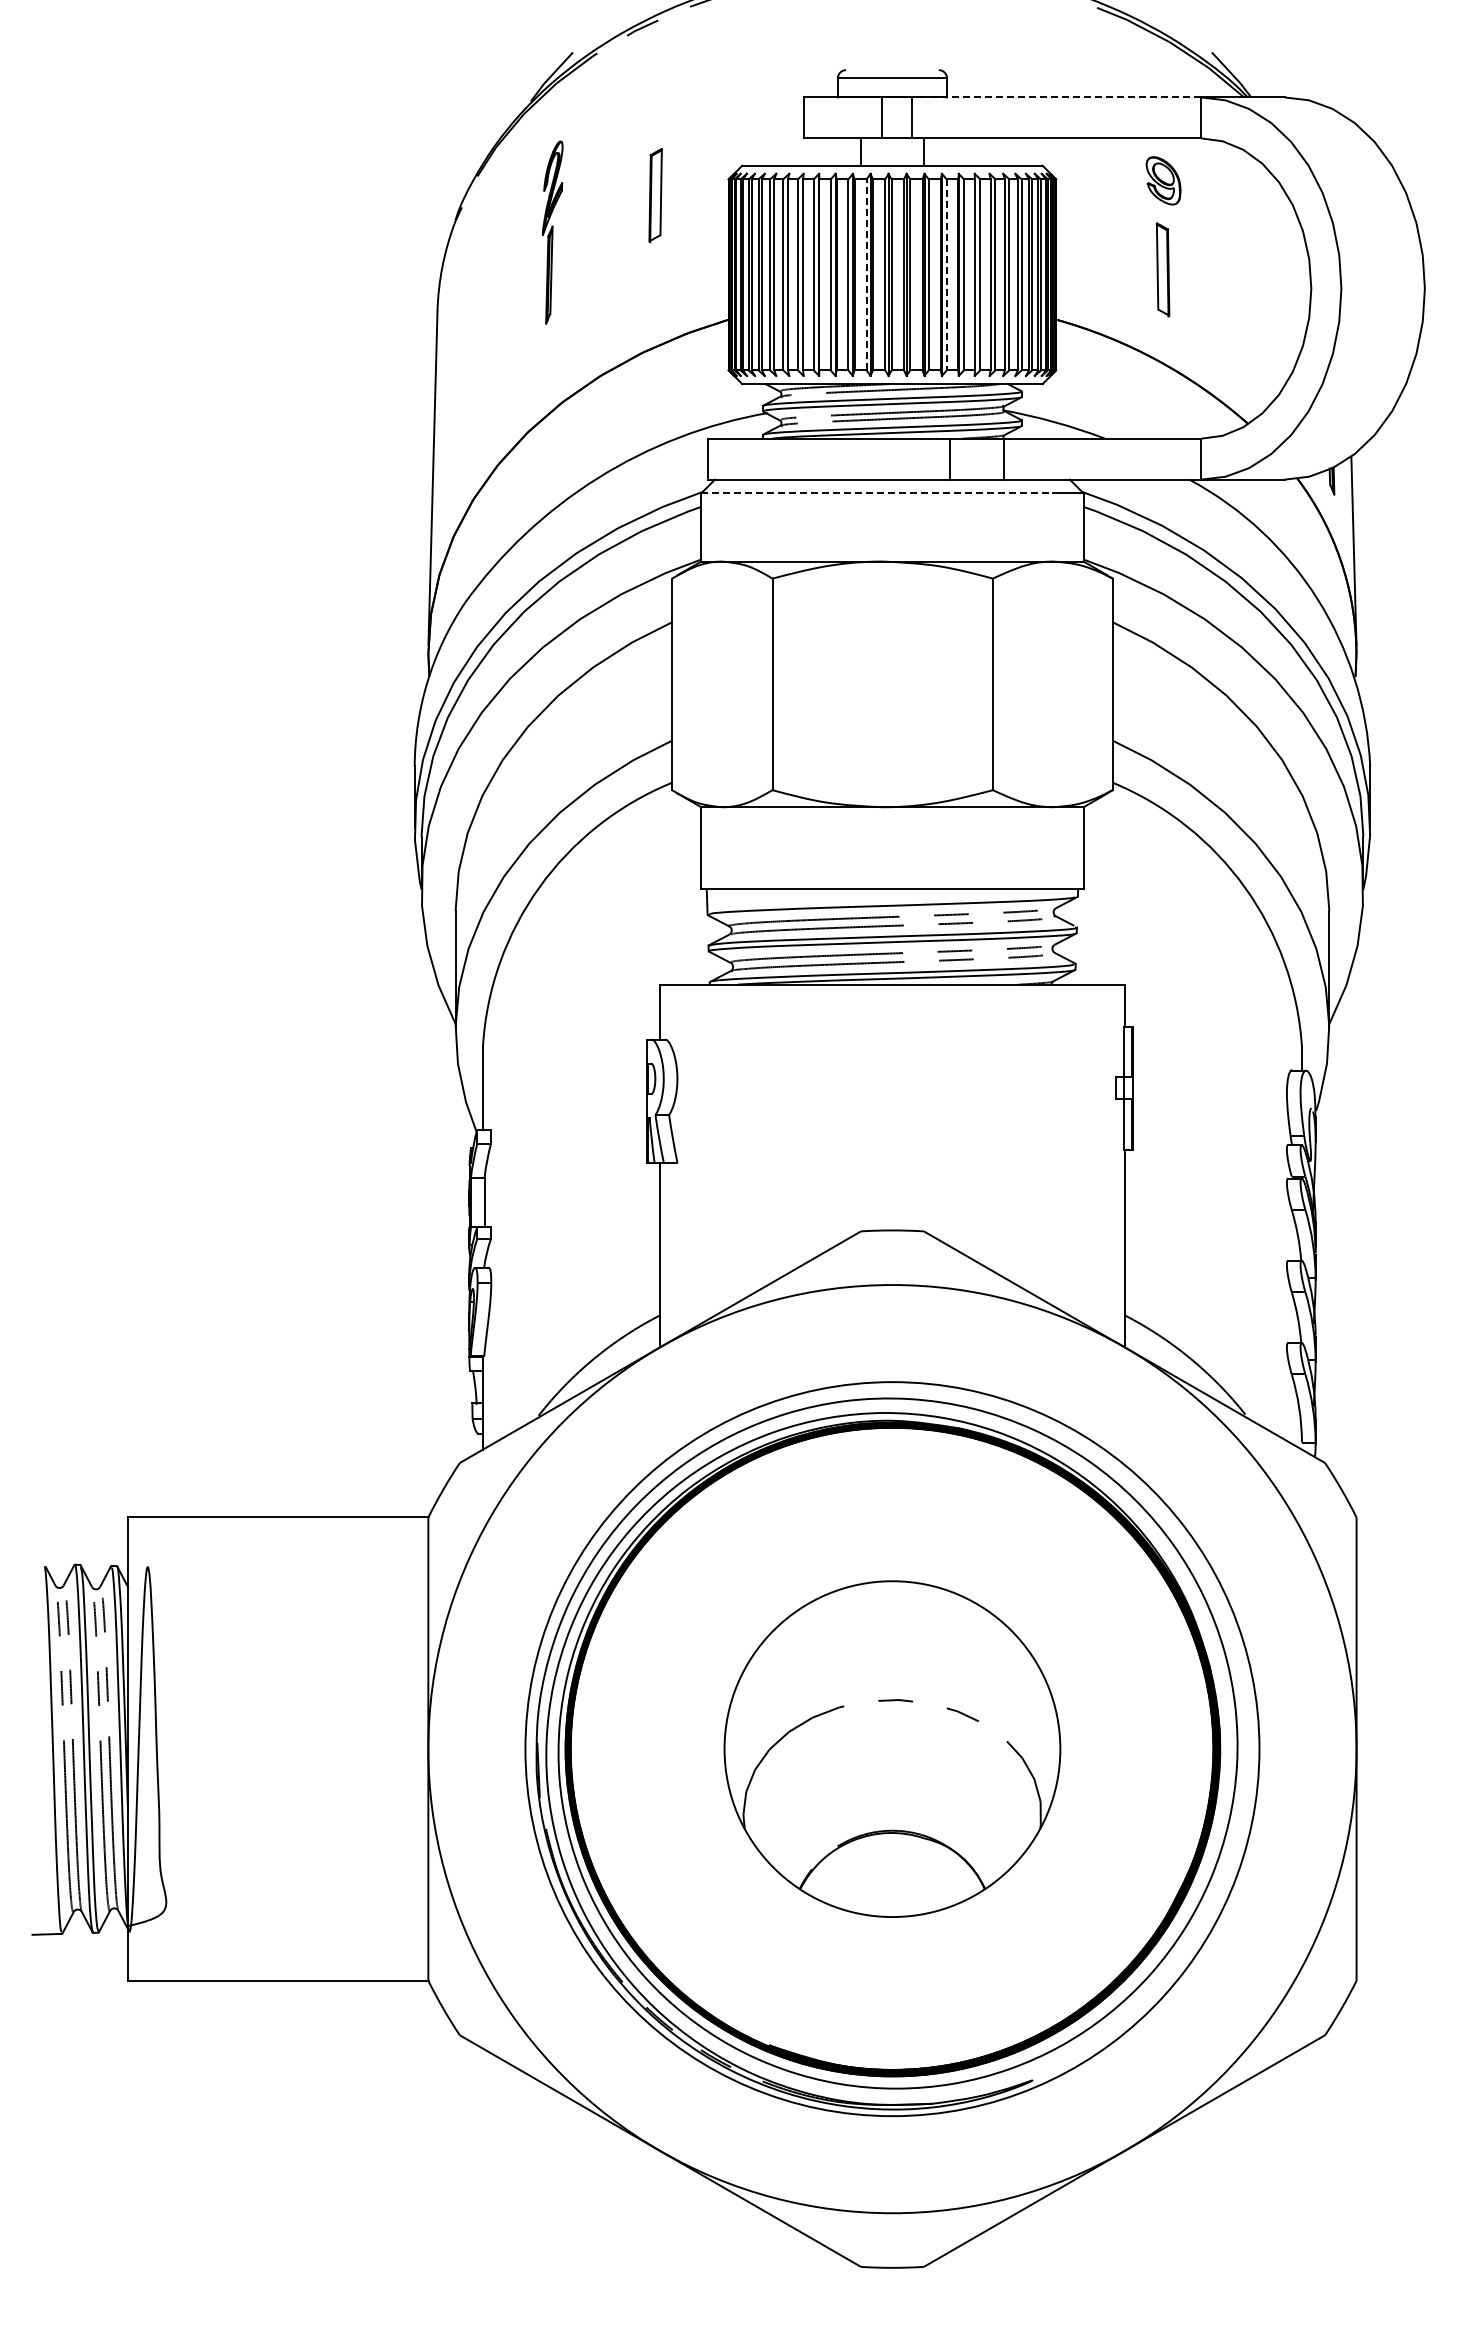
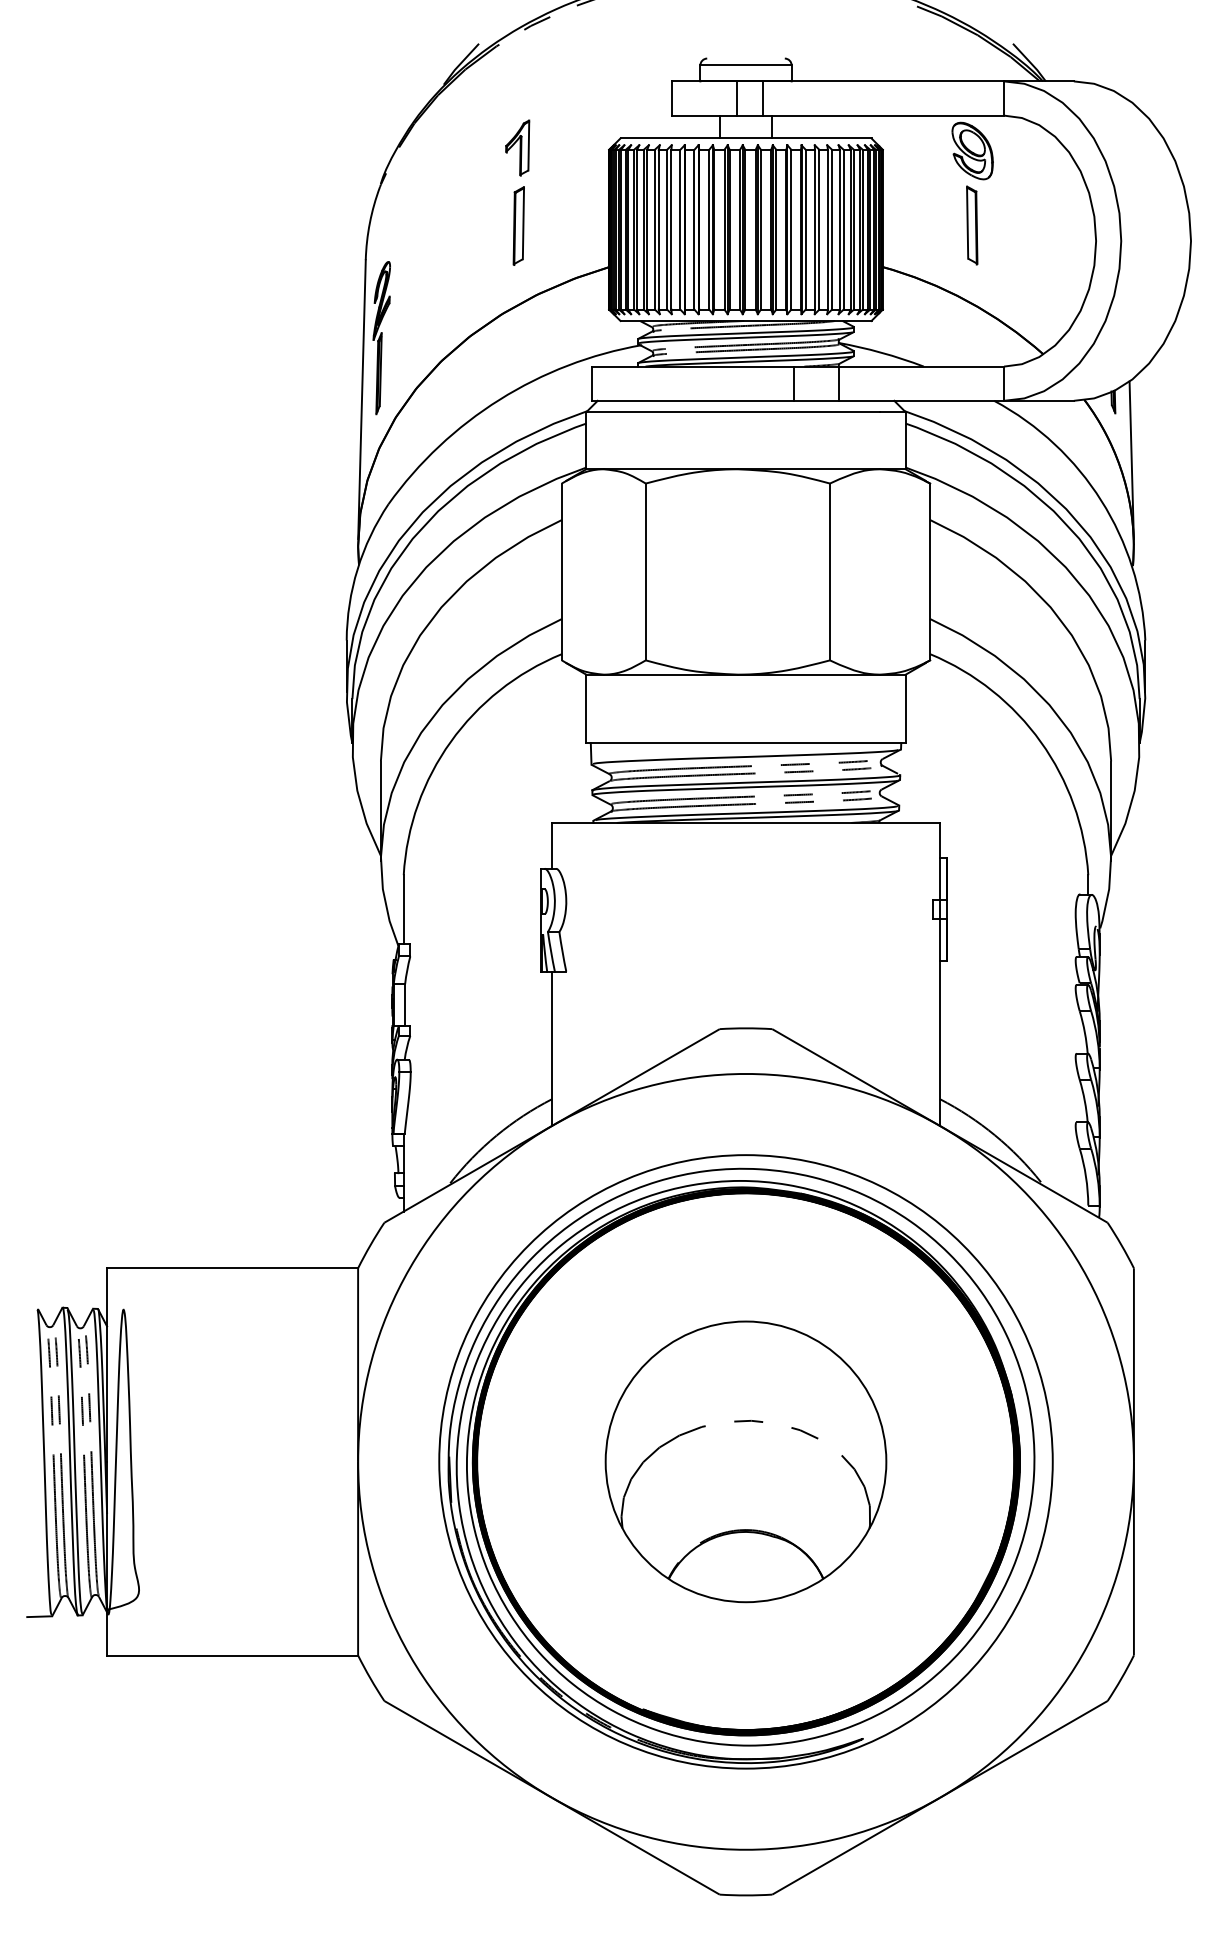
line: (1056, 97) -> (883, 81), dashed -> solid
part: (619, 177) -> (517, 148), added
part: (1163, 180) -> (972, 150), size x1.43
part: (655, 195) -> (518, 226), moved
part: (552, 232) -> (381, 338), moved
line: (866, 274) -> (724, 229), dashed -> solid
line: (946, 274) -> (791, 229), dashed -> solid
line: (877, 493) -> (733, 412), dashed -> solid

